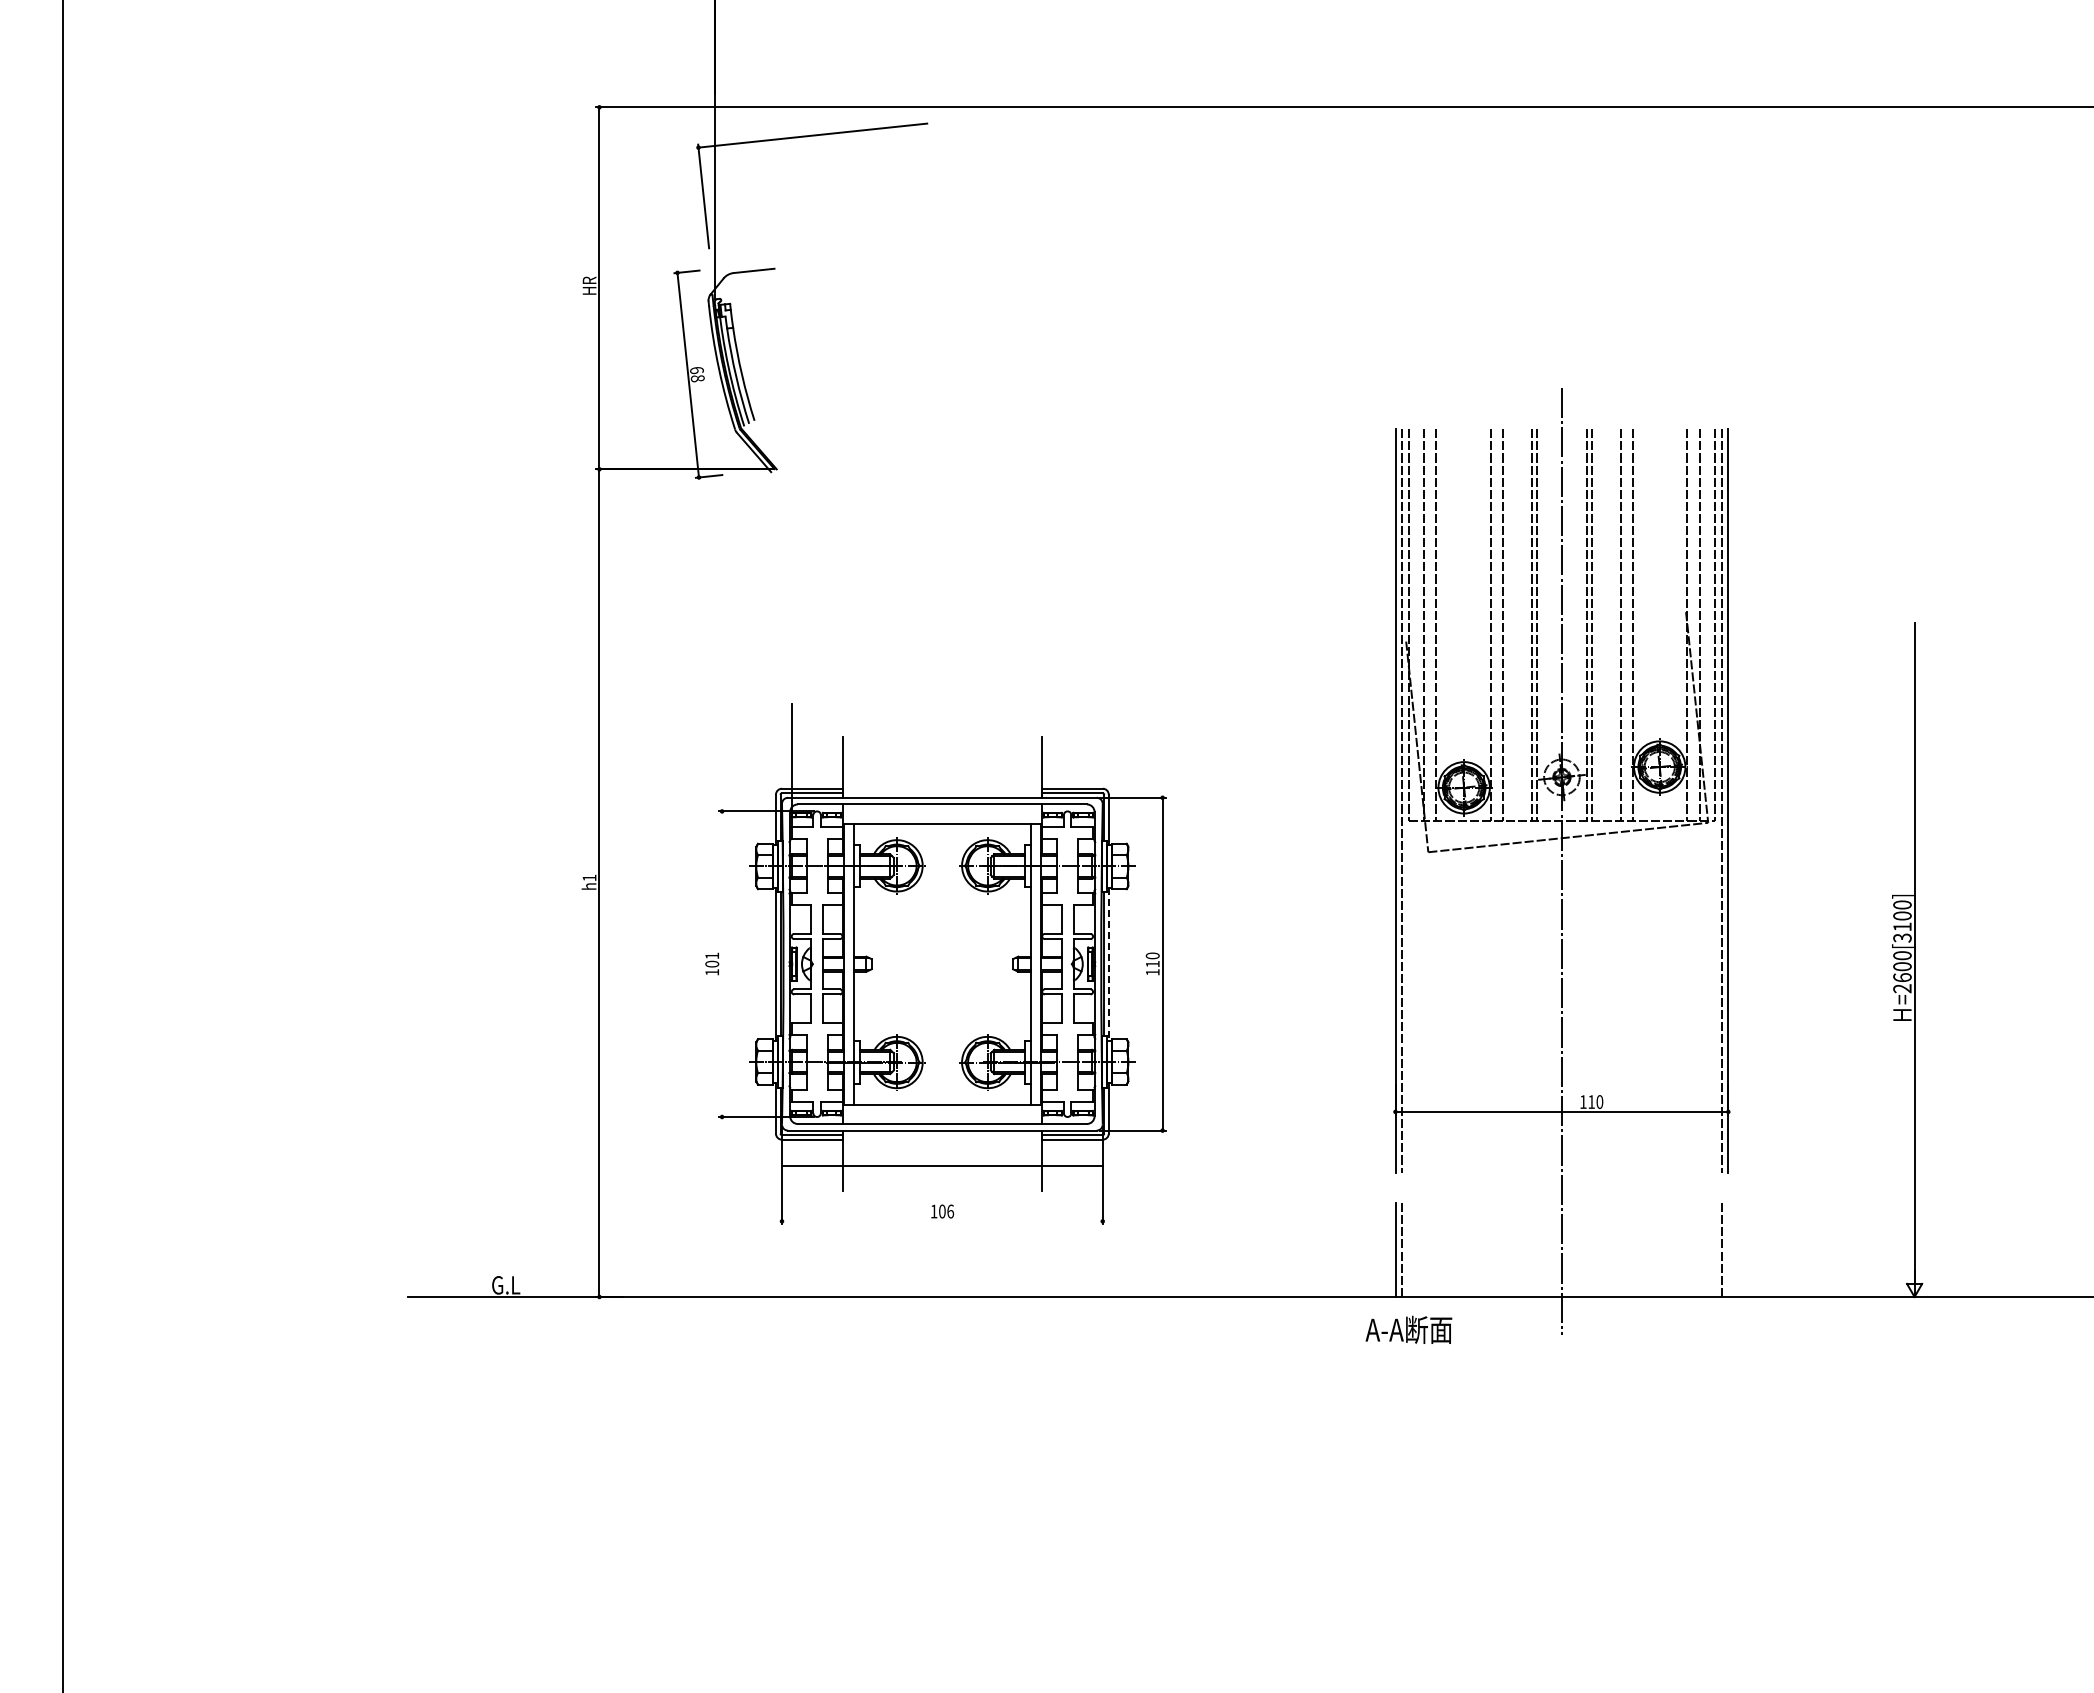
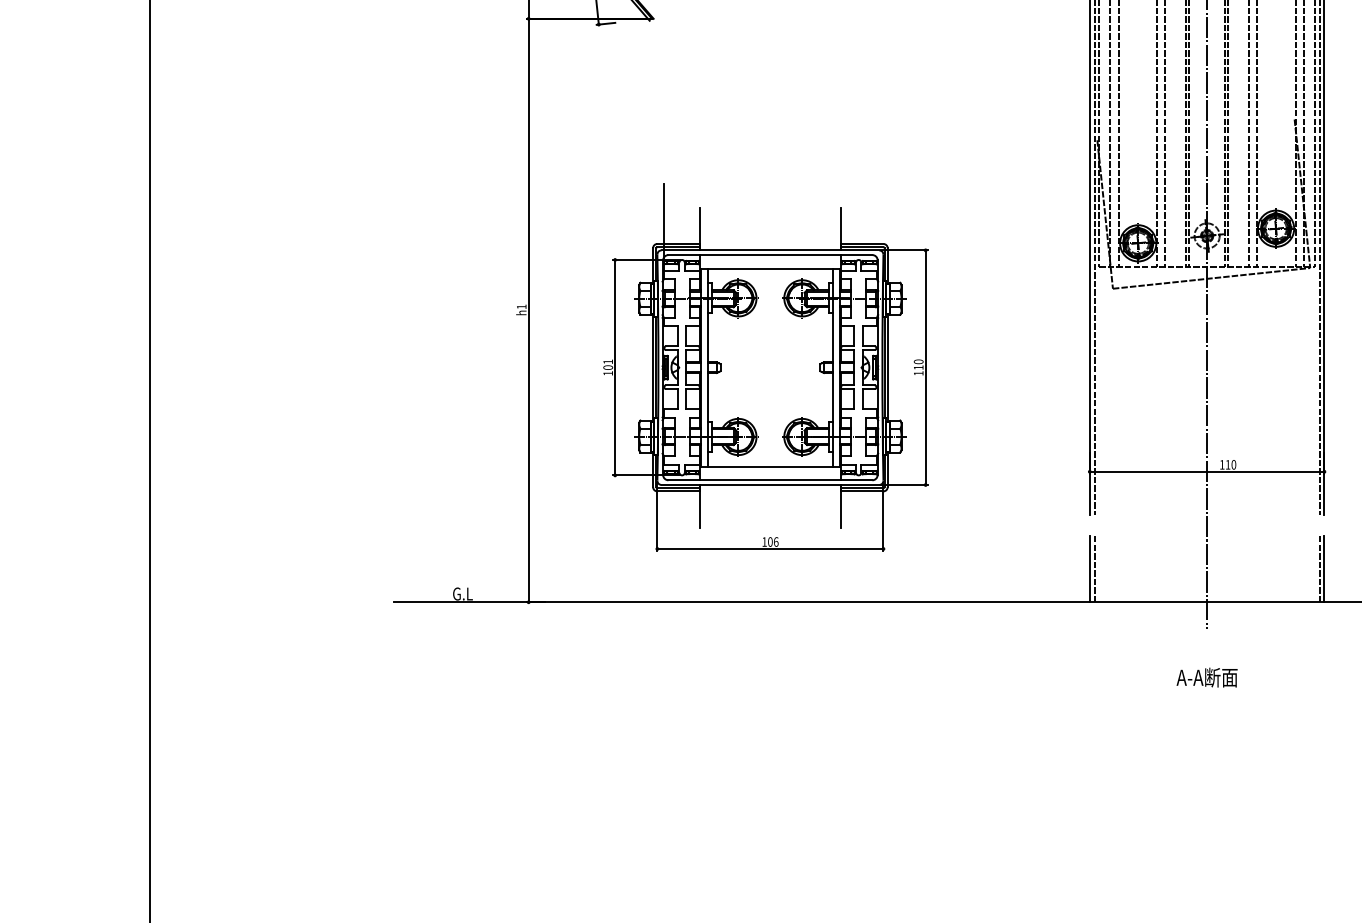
line: (722, 964) -> (615, 367), added
line: (1108, 964) -> (887, 367), dashed -> solid
line: (942, 1166) -> (770, 549), moved
line: (1728, 1249) -> (1324, 568), added
text: (1408, 1329) -> (1206, 677), moved

